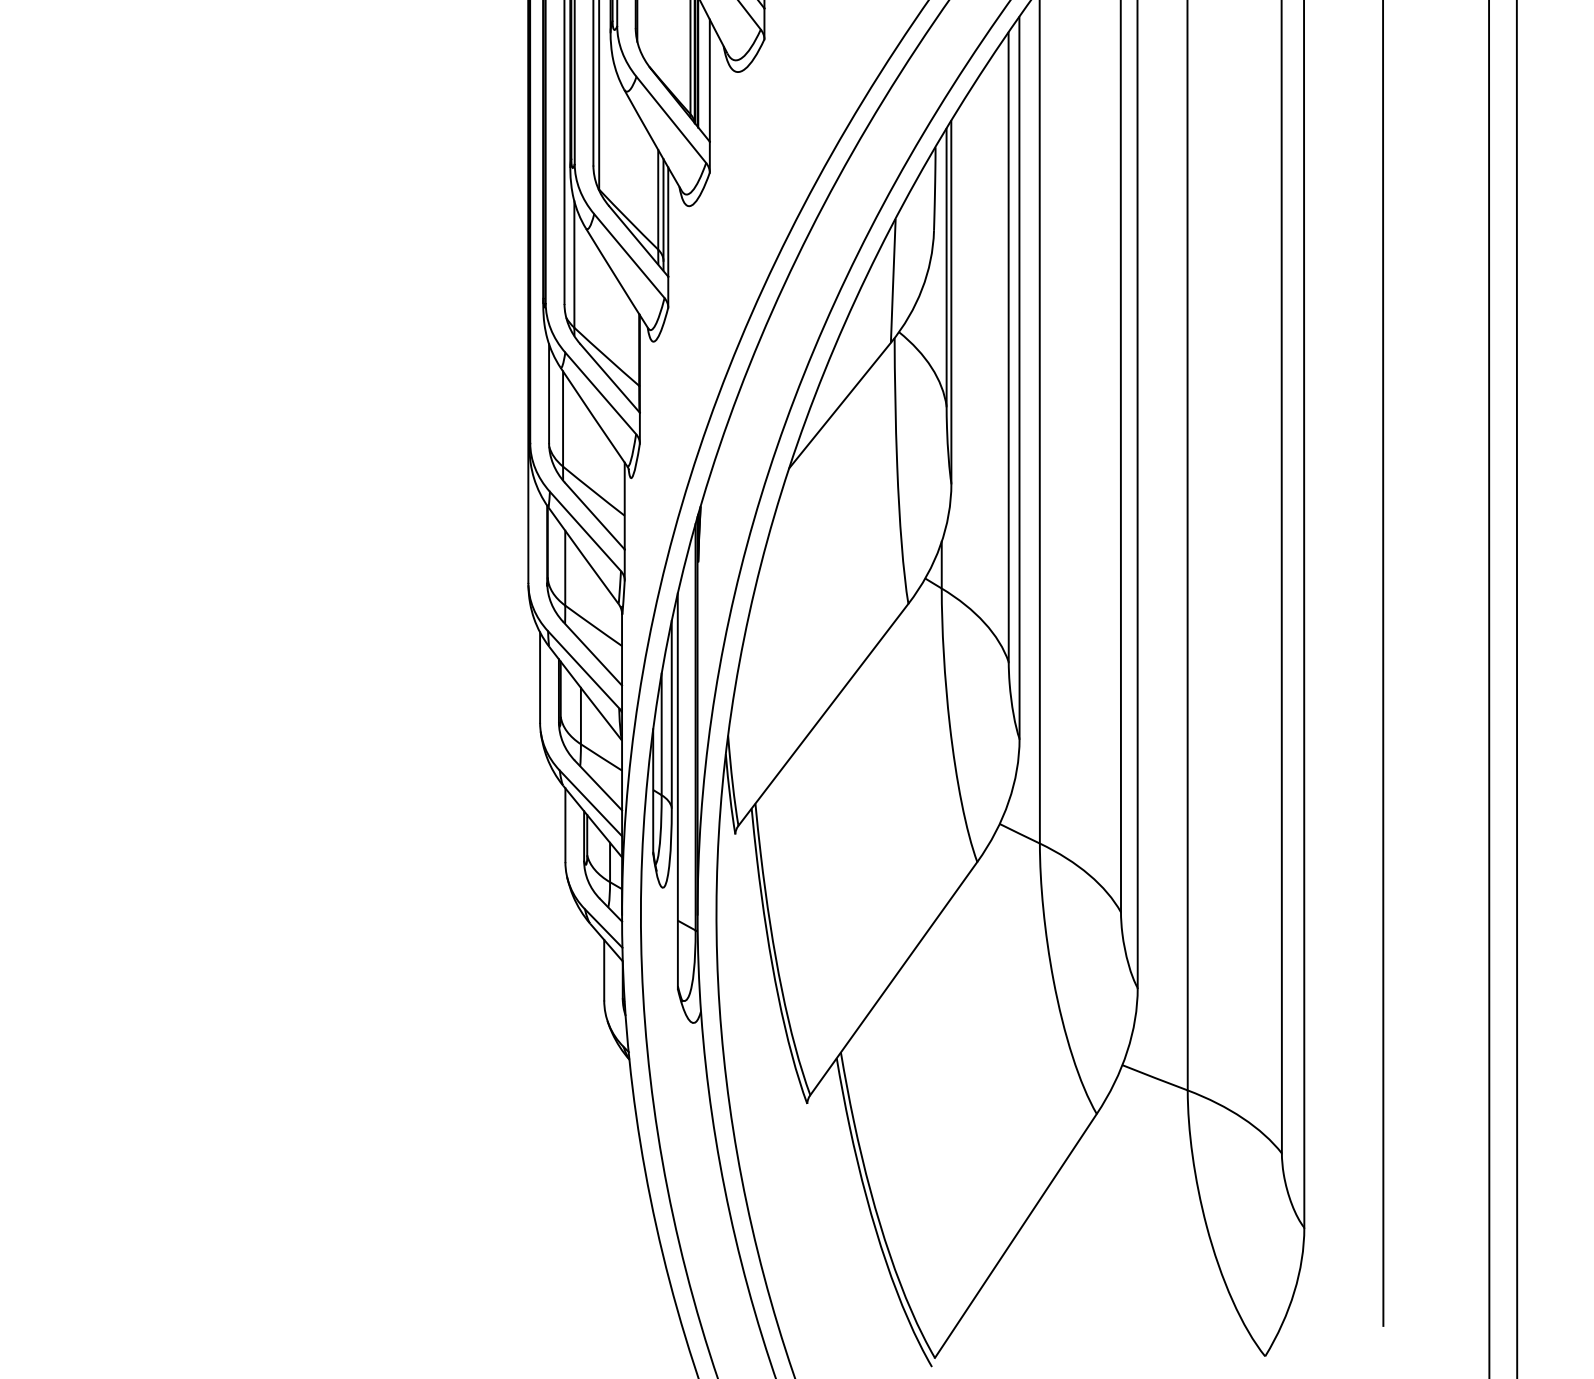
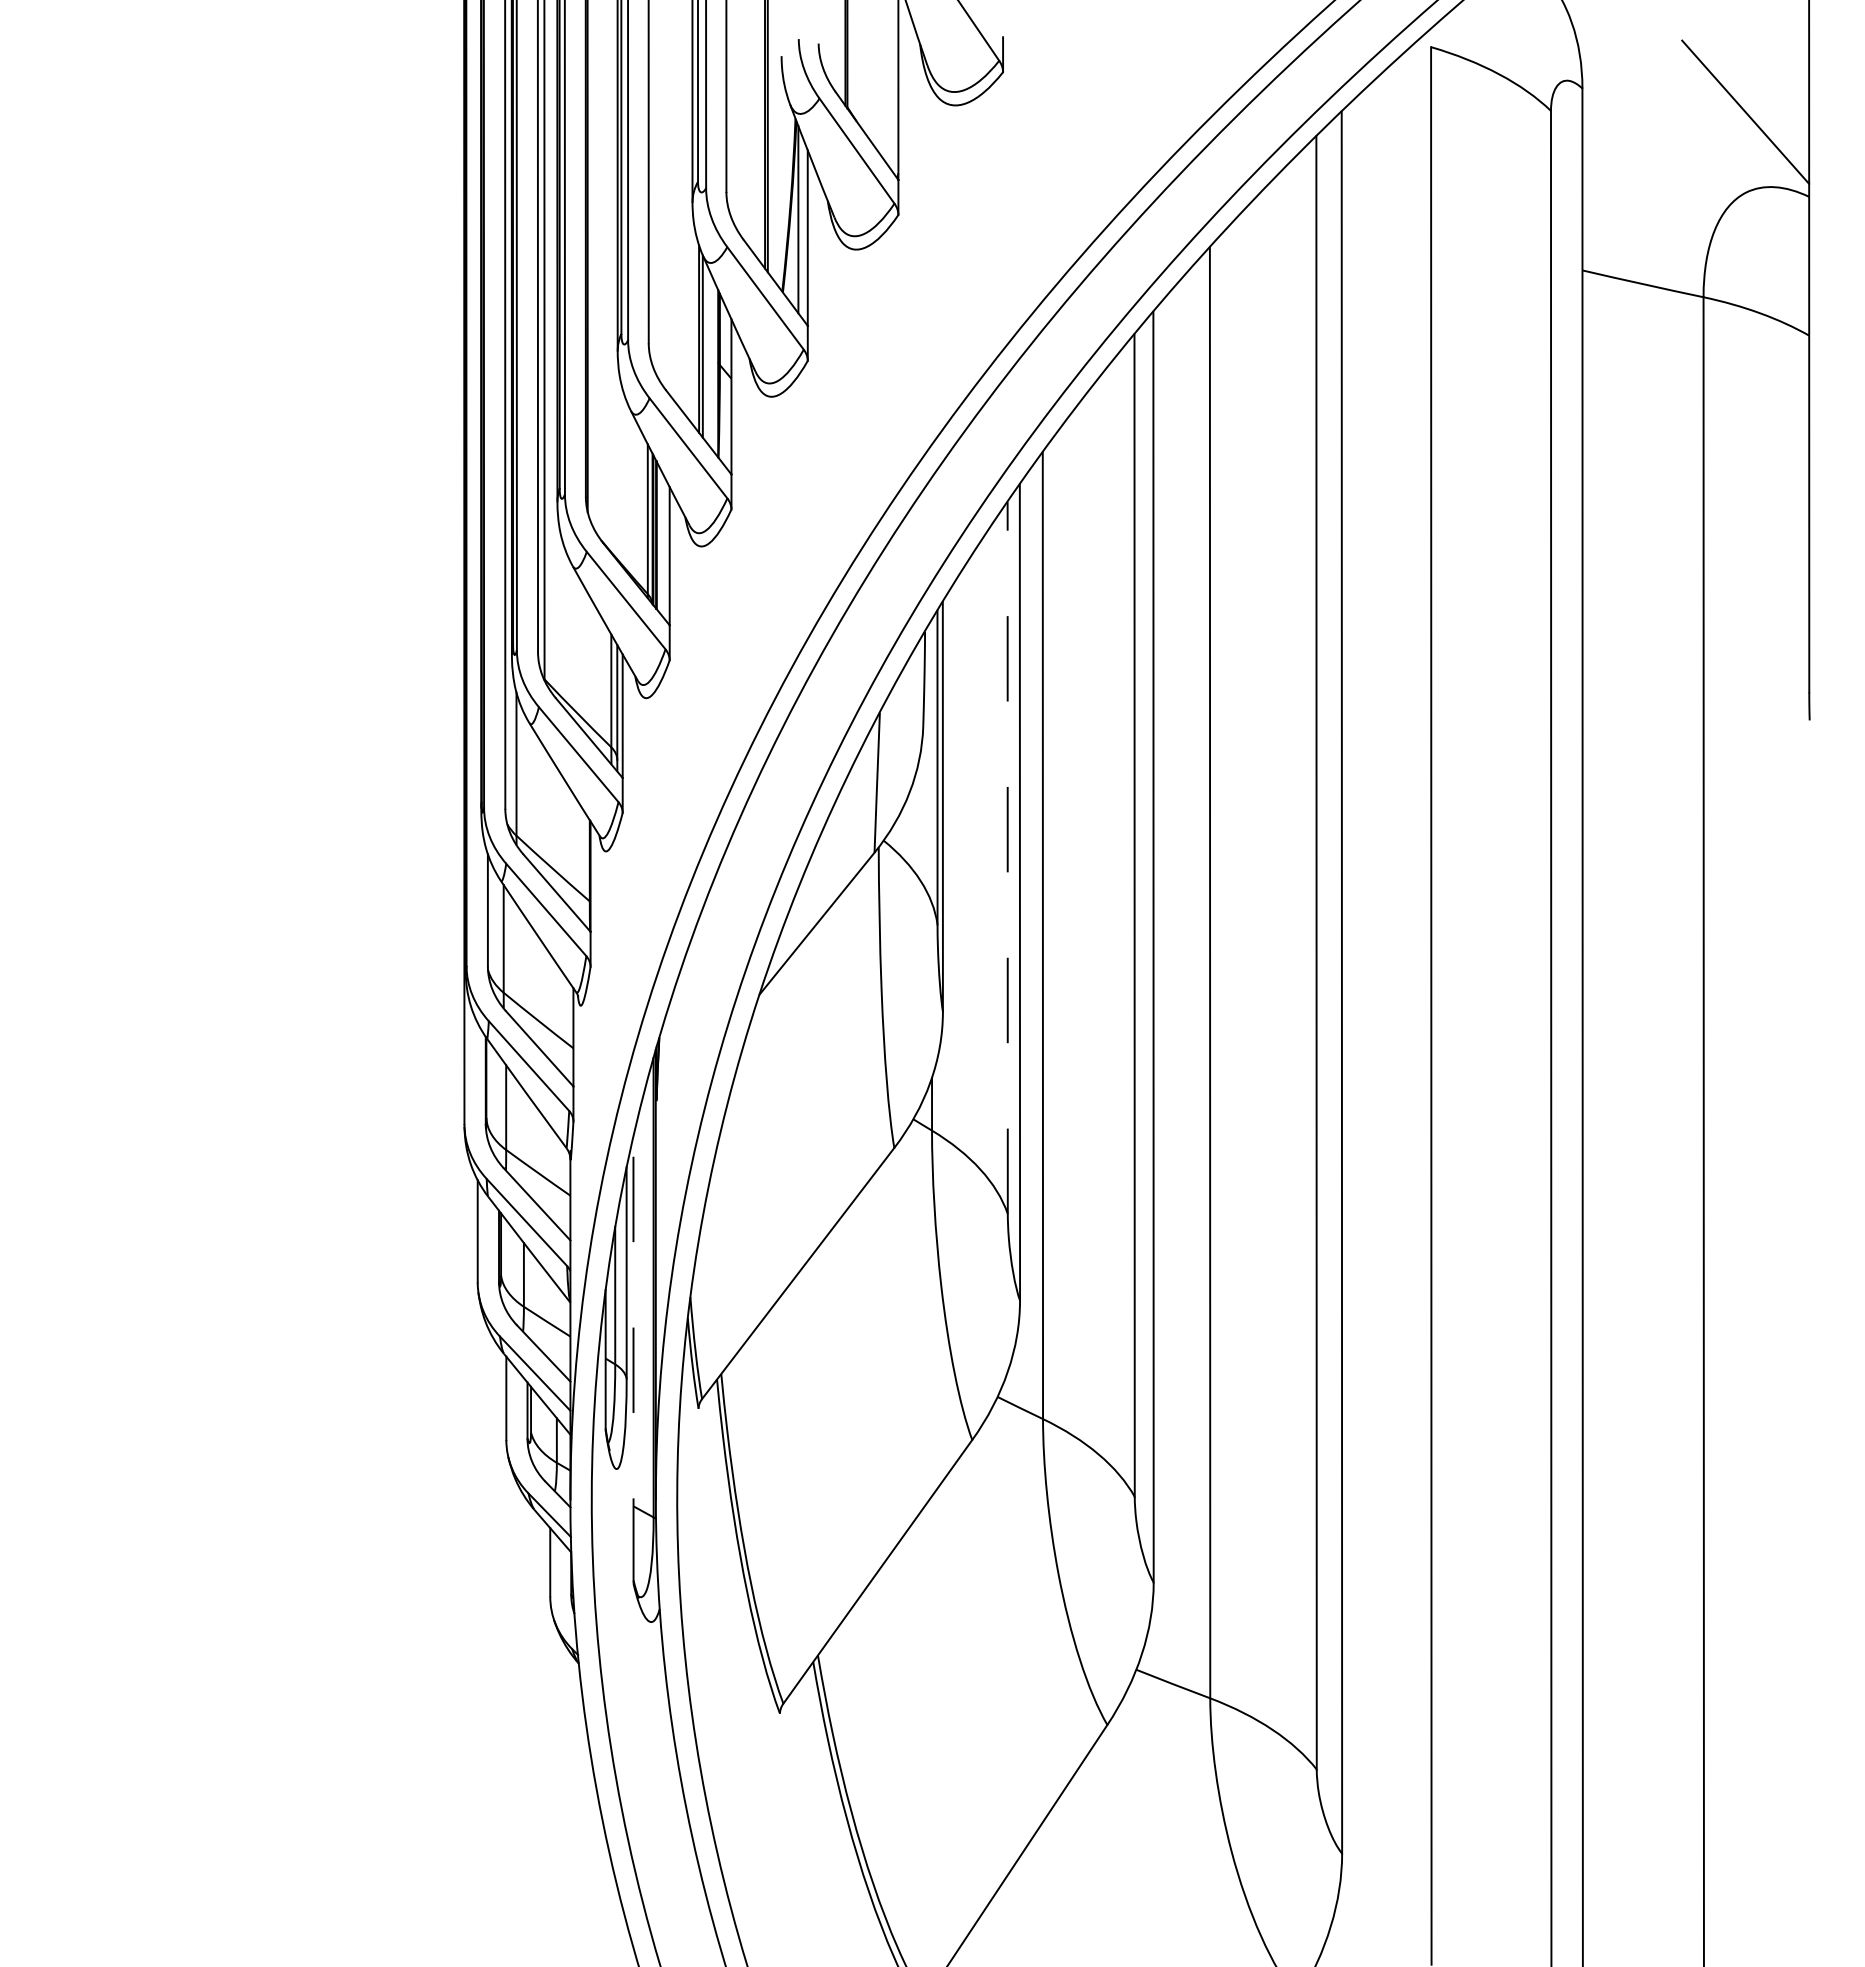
line: (1008, 347) -> (1007, 858), solid -> dashed
line: (677, 791) -> (633, 1360), solid -> dashed

